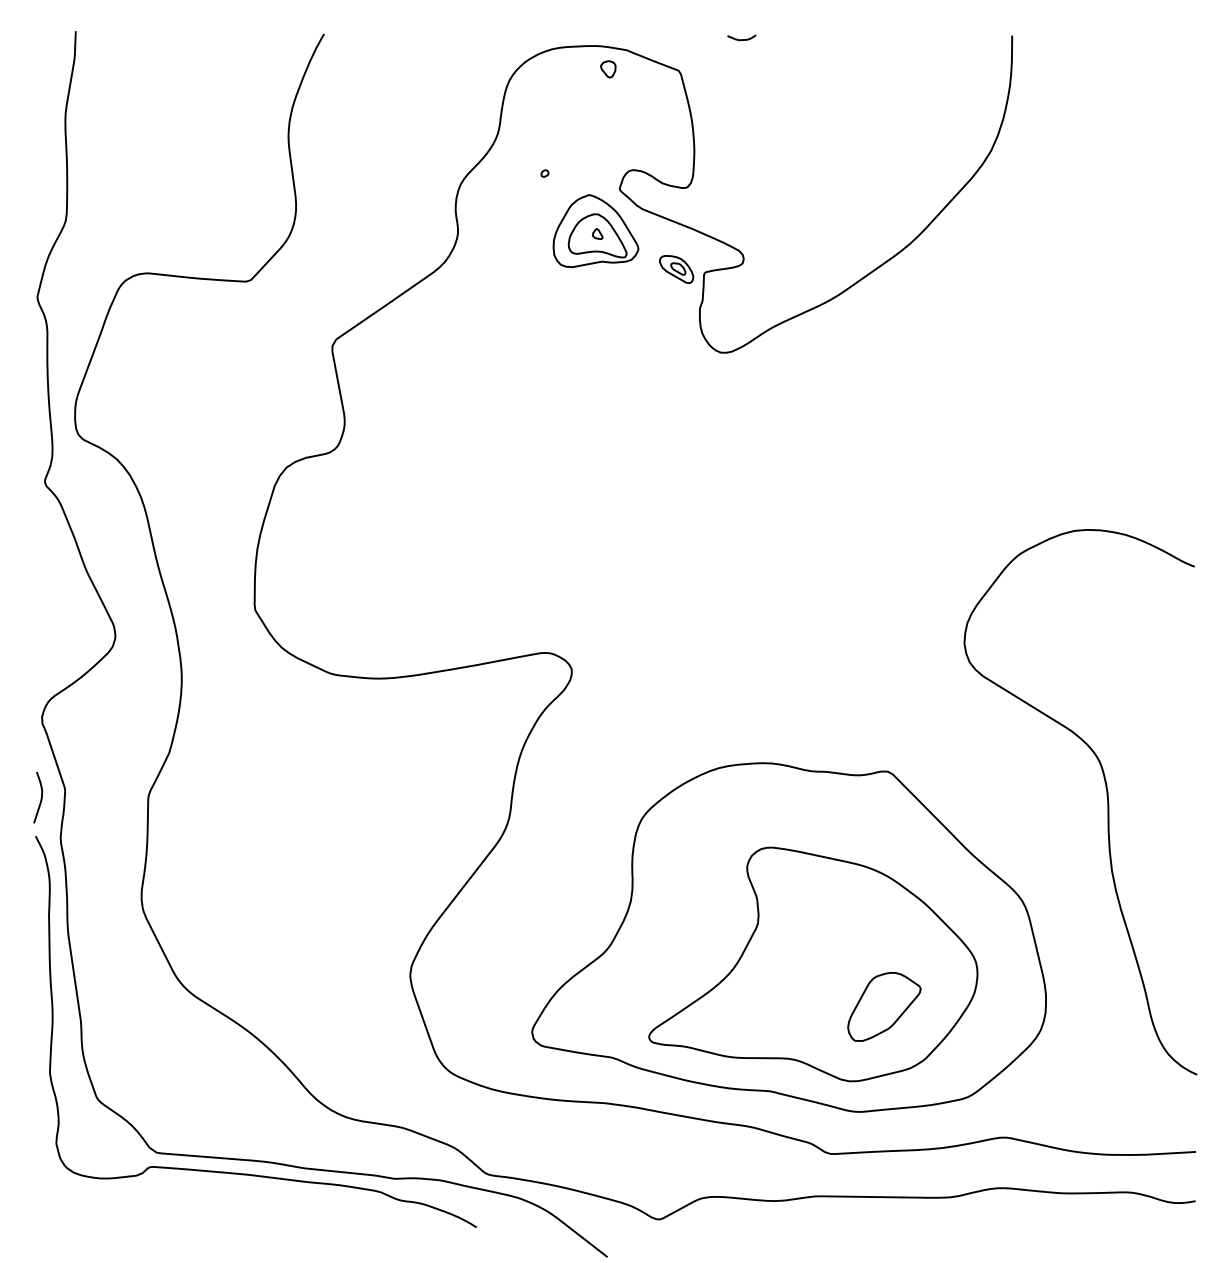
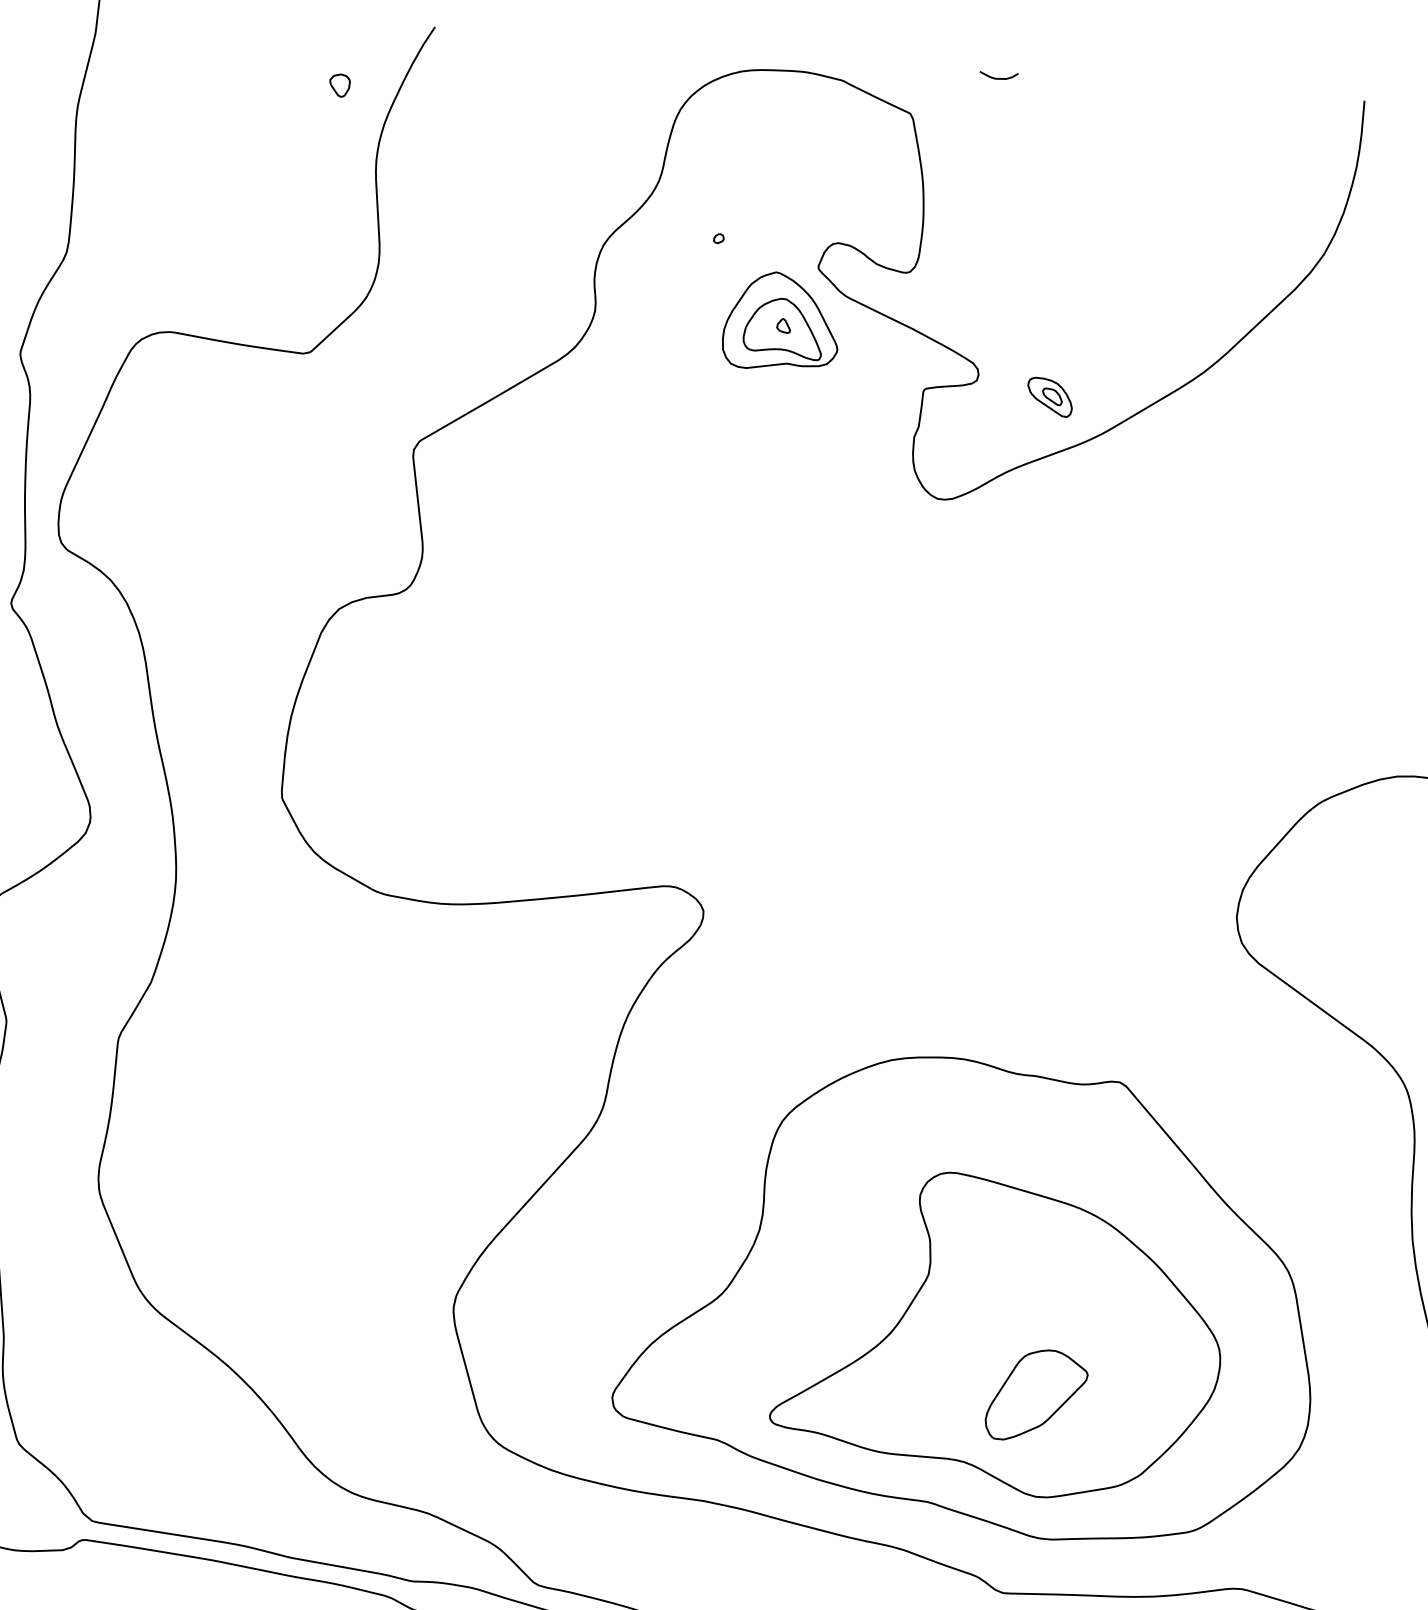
part: (608, 69) -> (339, 85), moved
part: (676, 269) -> (1049, 397), moved
part: (884, 1006) -> (1037, 1395), moved

